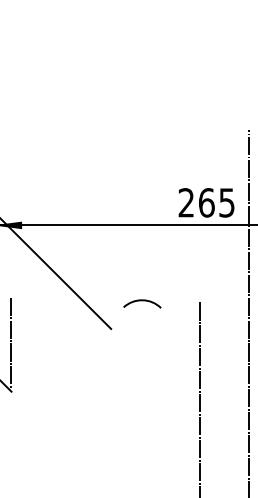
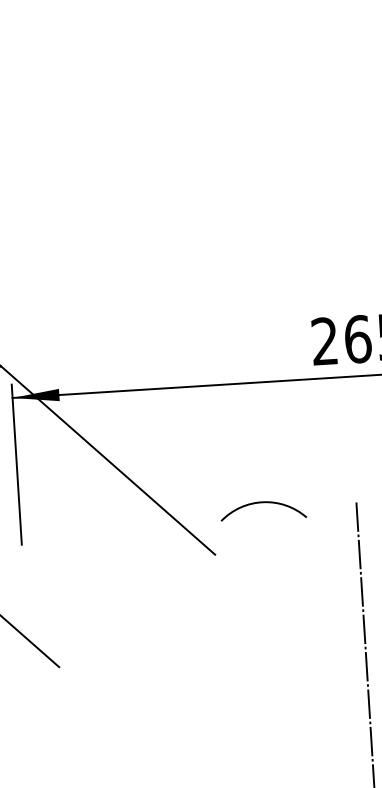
part: (142, 303) -> (263, 509), size x1.4
line: (10, 343) -> (52, 588), removed

